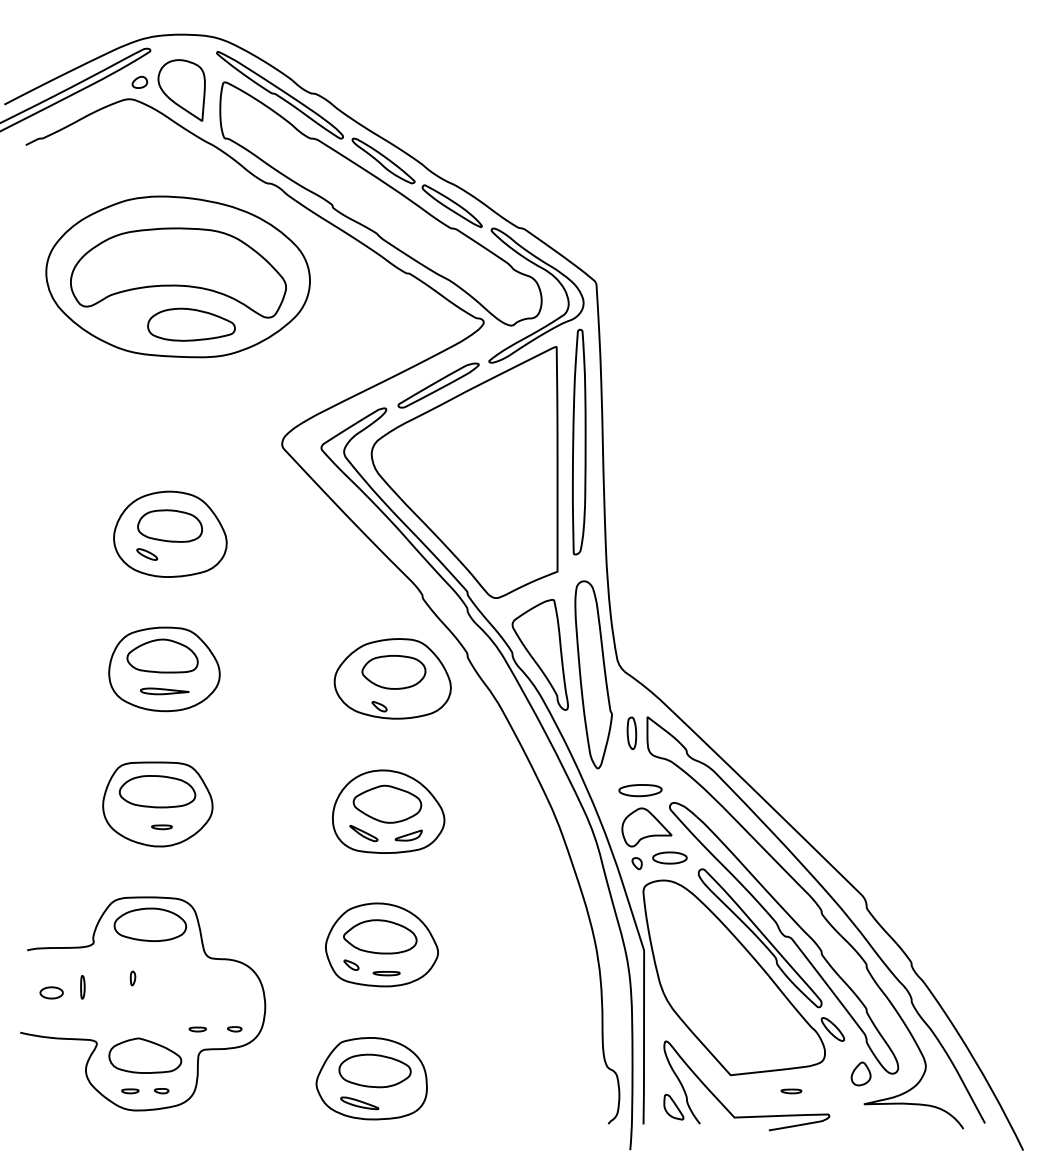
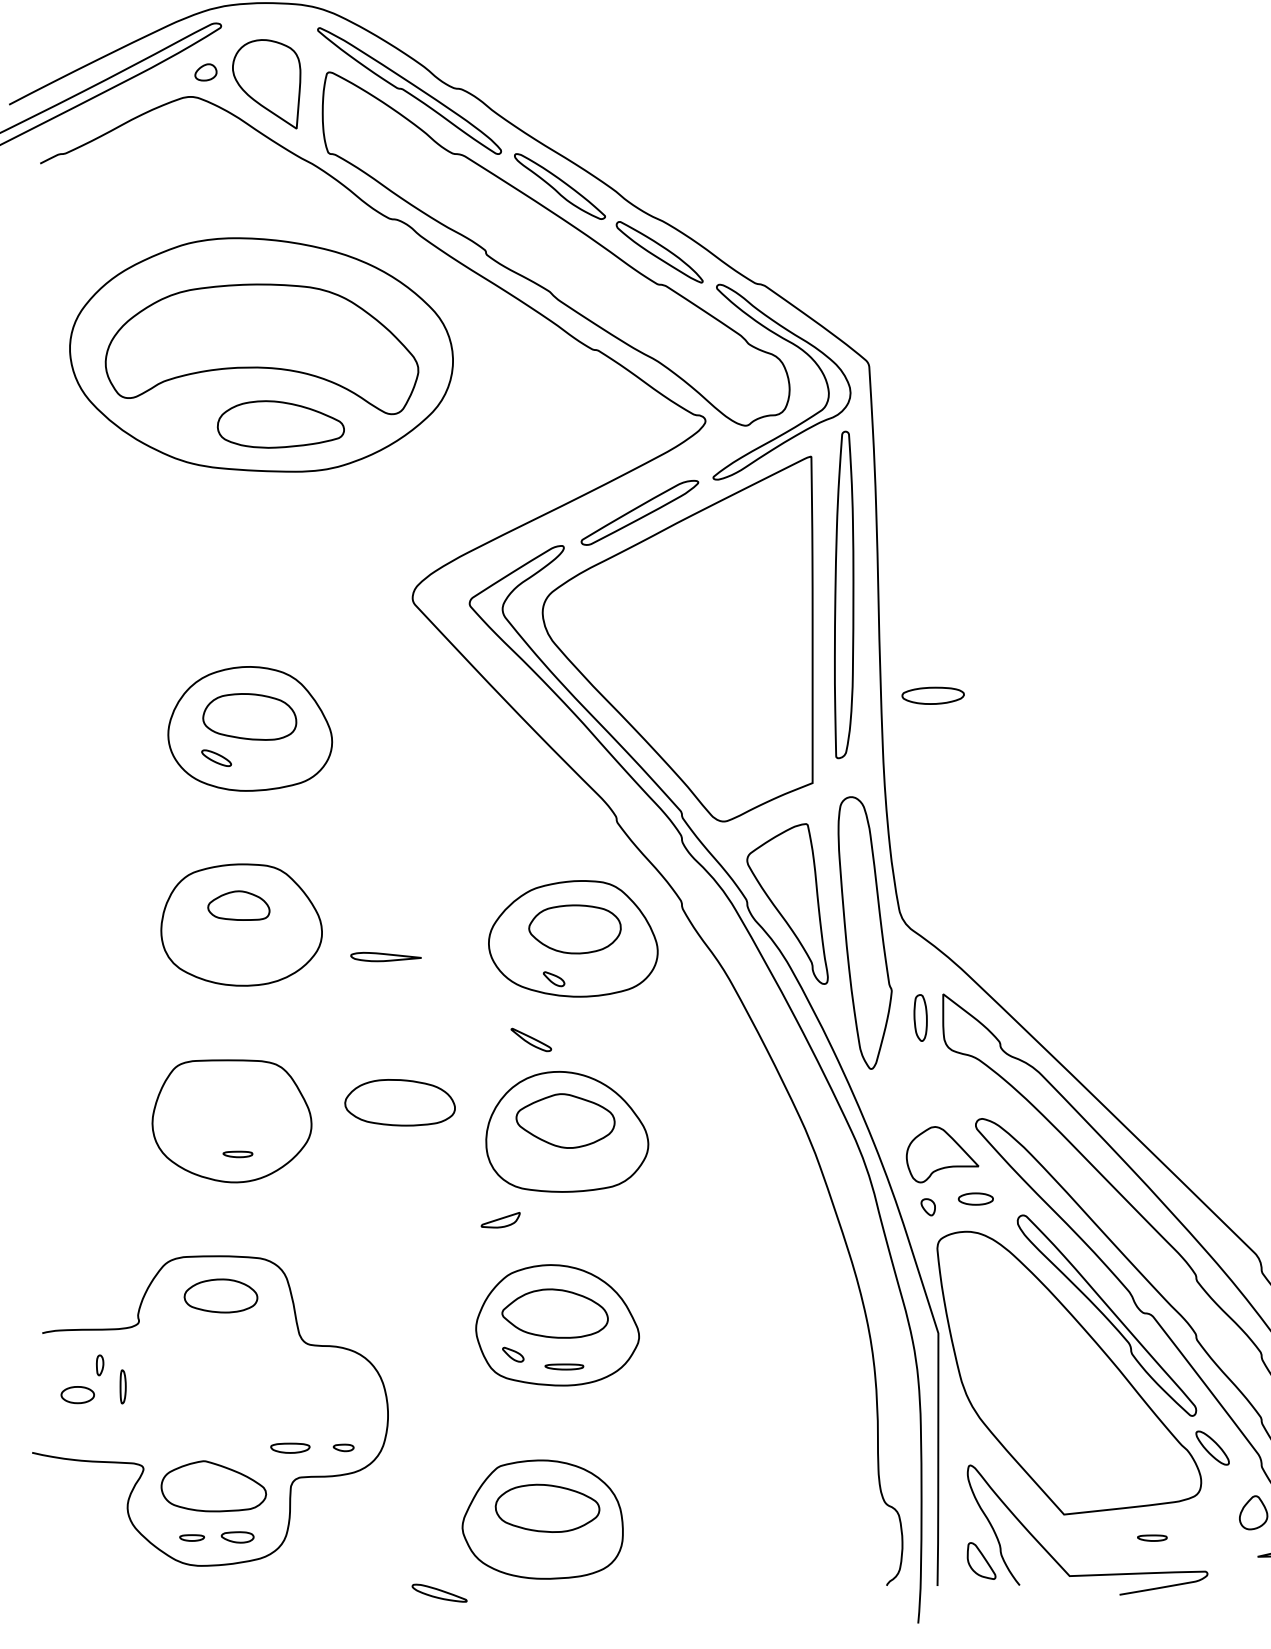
part: (162, 655) -> (238, 904), size x0.6
part: (164, 691) -> (385, 957), moved
part: (640, 790) -> (933, 695), moved
part: (157, 791) -> (400, 1102), moved
part: (363, 833) -> (530, 1039), moved
part: (408, 835) -> (500, 1220), moved
part: (669, 857) -> (975, 1198), size x0.7
part: (149, 924) -> (219, 1295), size x0.7
part: (132, 978) -> (99, 1365), moved
part: (197, 1029) -> (289, 1448), size x1.6
part: (161, 1091) -> (237, 1538), size x1.6
part: (359, 1103) -> (439, 1593), moved

